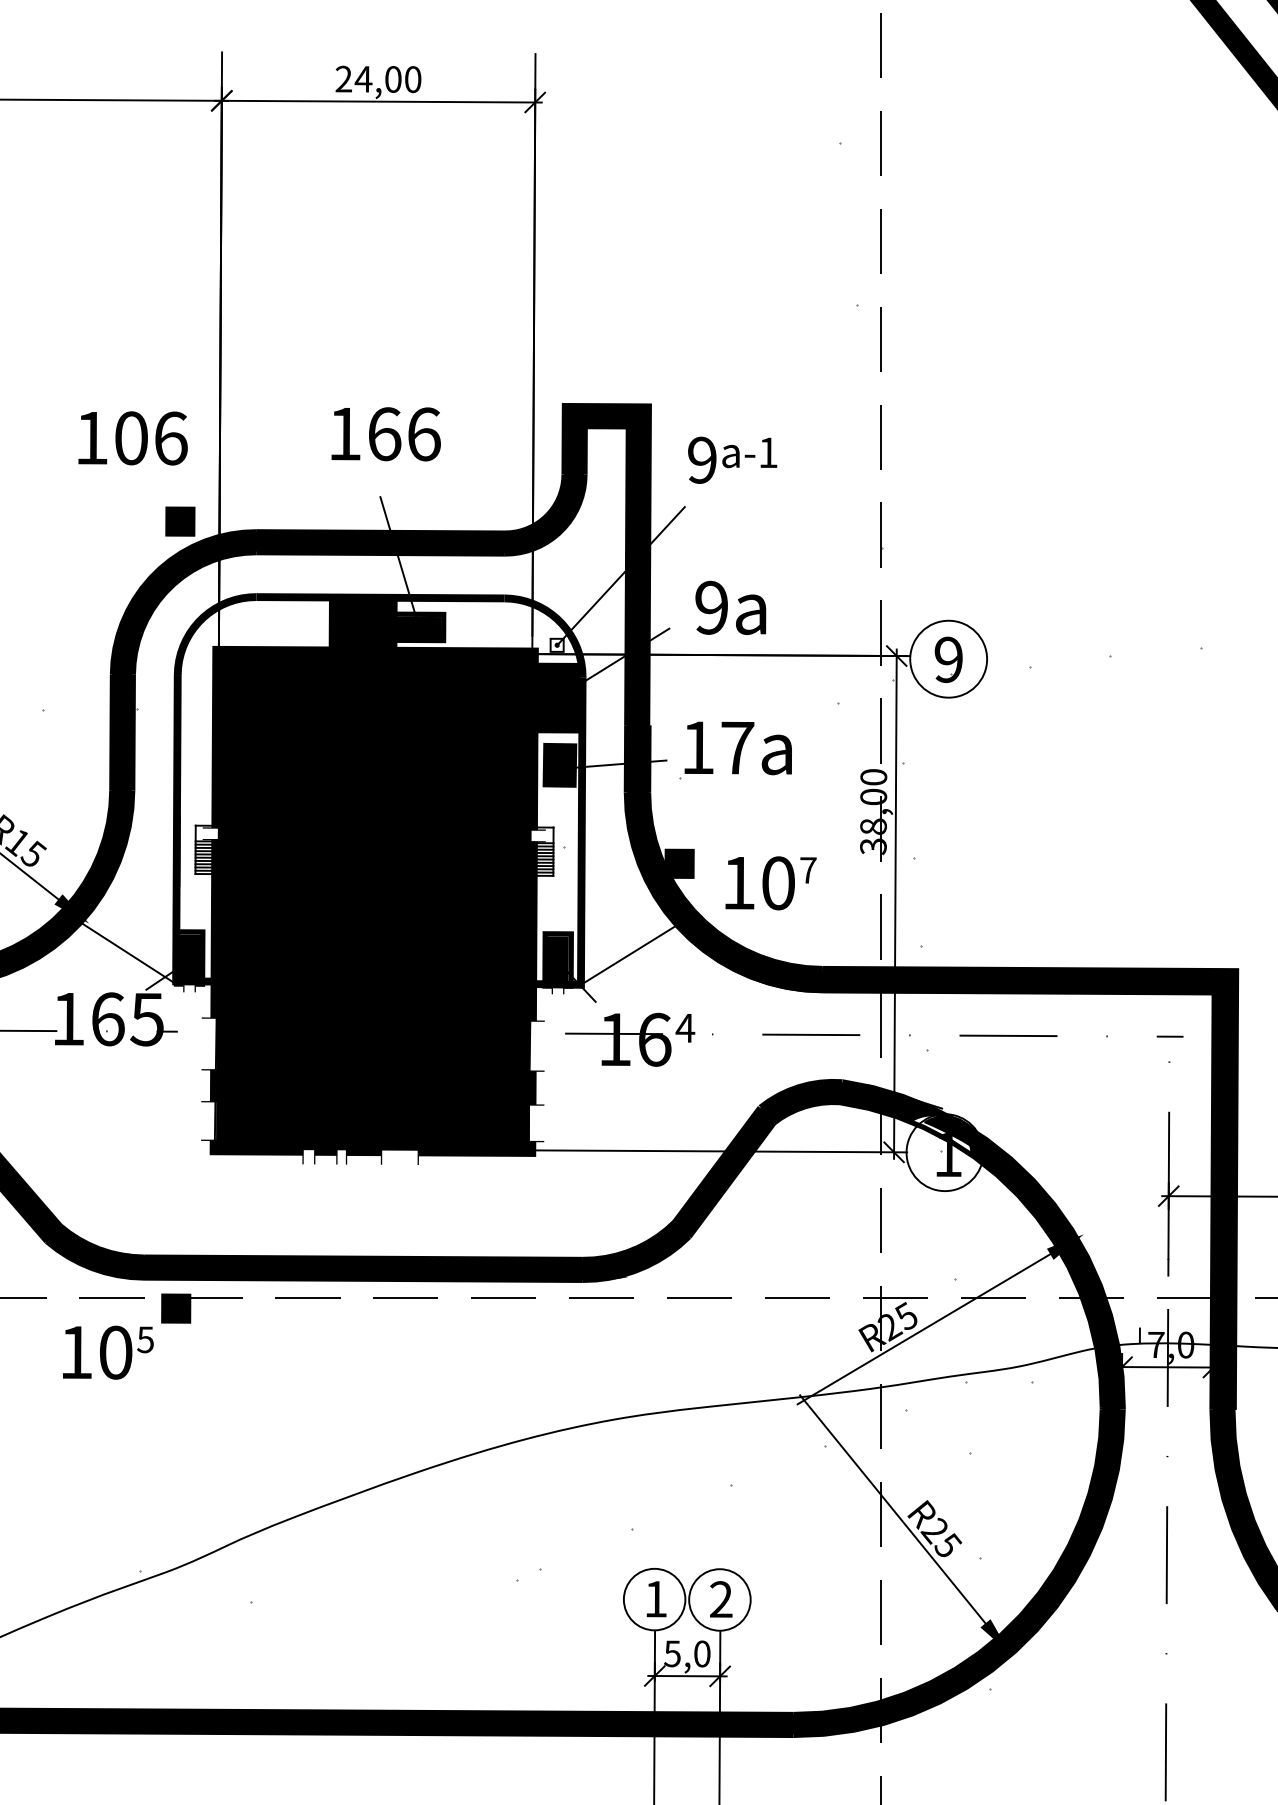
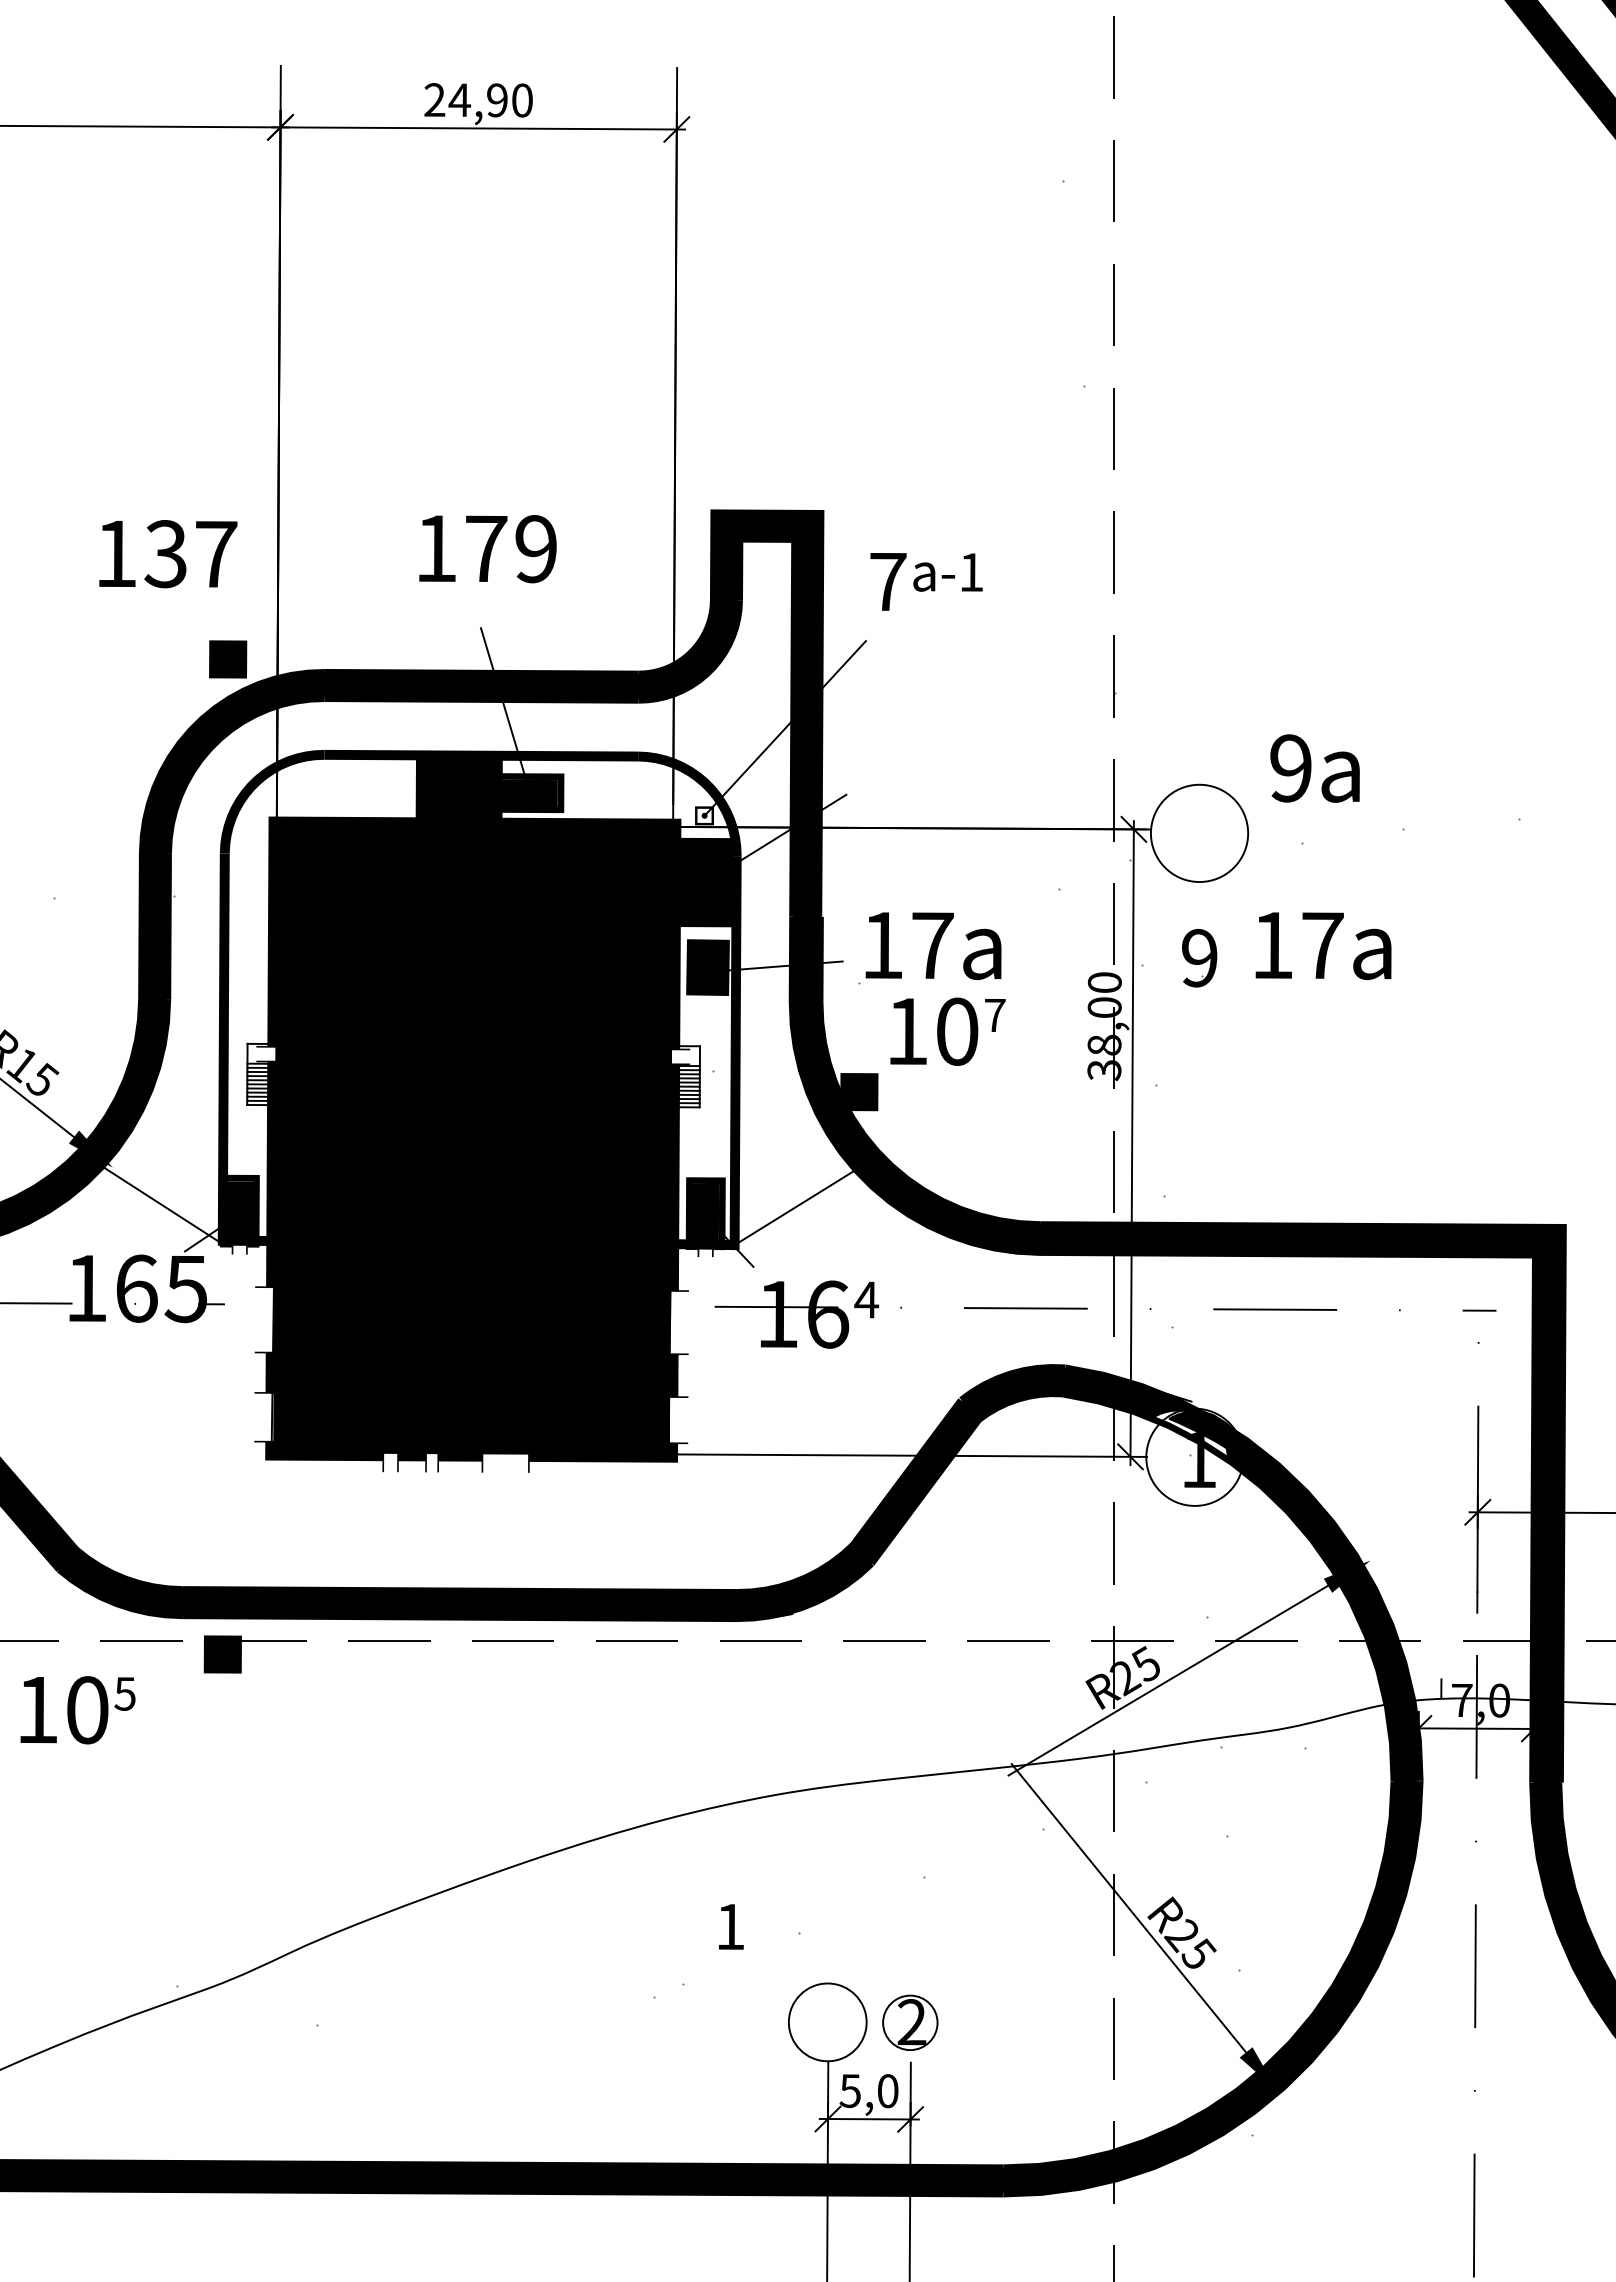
text: (393, 79) -> (497, 100), 24,00 -> 24,90
text: (404, 433) -> (511, 548), 166 -> 179
text: (150, 438) -> (190, 554), 106 -> 137
text: (702, 459) -> (888, 581), 9 -> 7
text: (730, 607) -> (1314, 768), moved
part: (948, 660) -> (1199, 958), moved
part: (1046, 748) -> (1323, 946), added
text: (770, 883) -> (947, 1031), moved
text: (107, 1352) -> (77, 1710), moved
text: (656, 1598) -> (731, 1926), moved
circle: (720, 1599) -> (910, 2022), size x0.7

